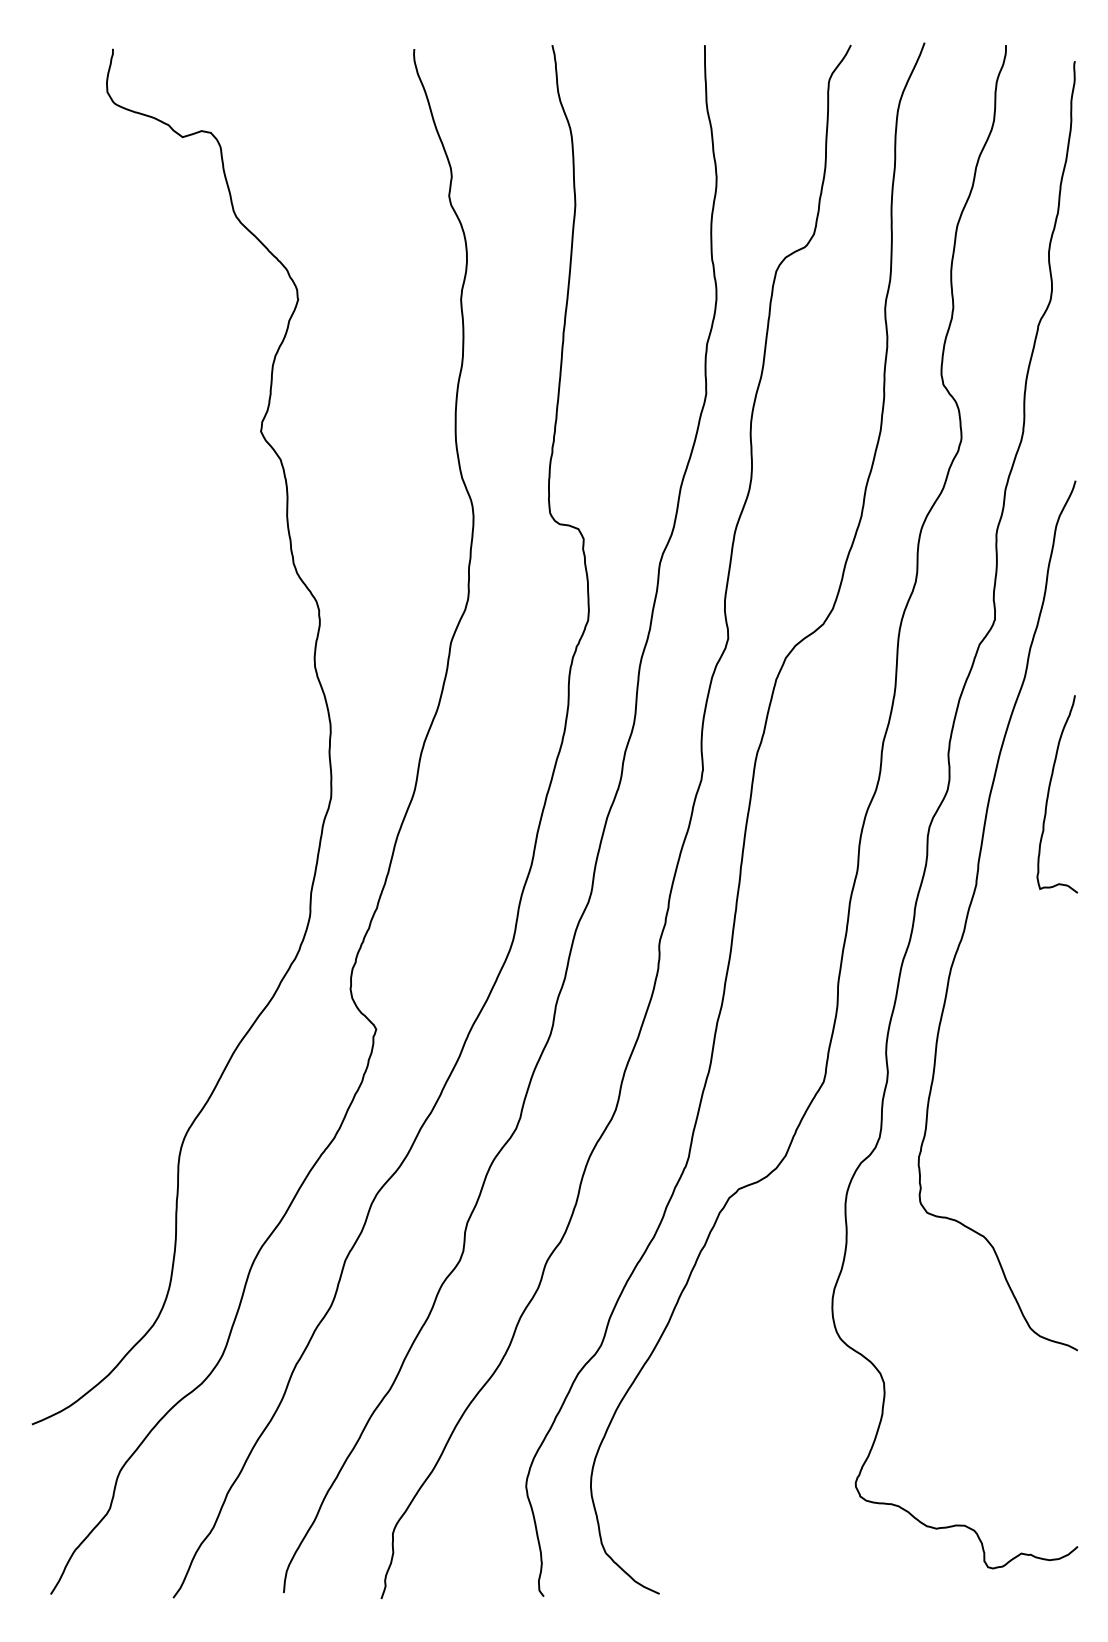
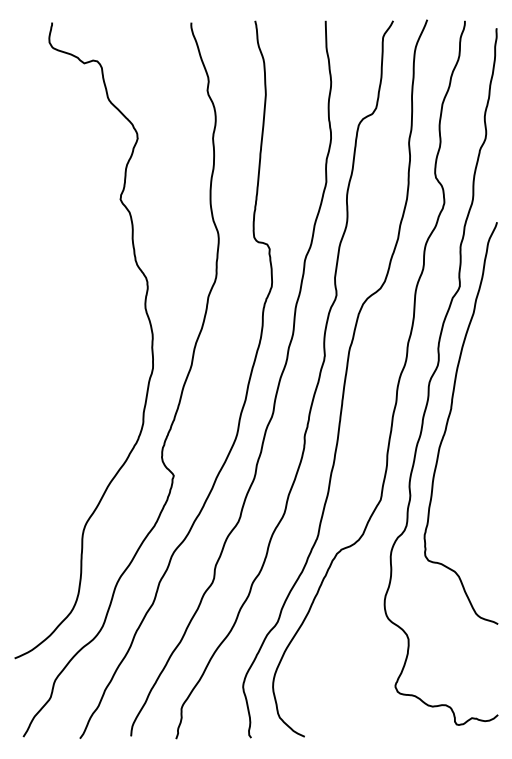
curve: (1050, 795) -> (485, 367), removed

